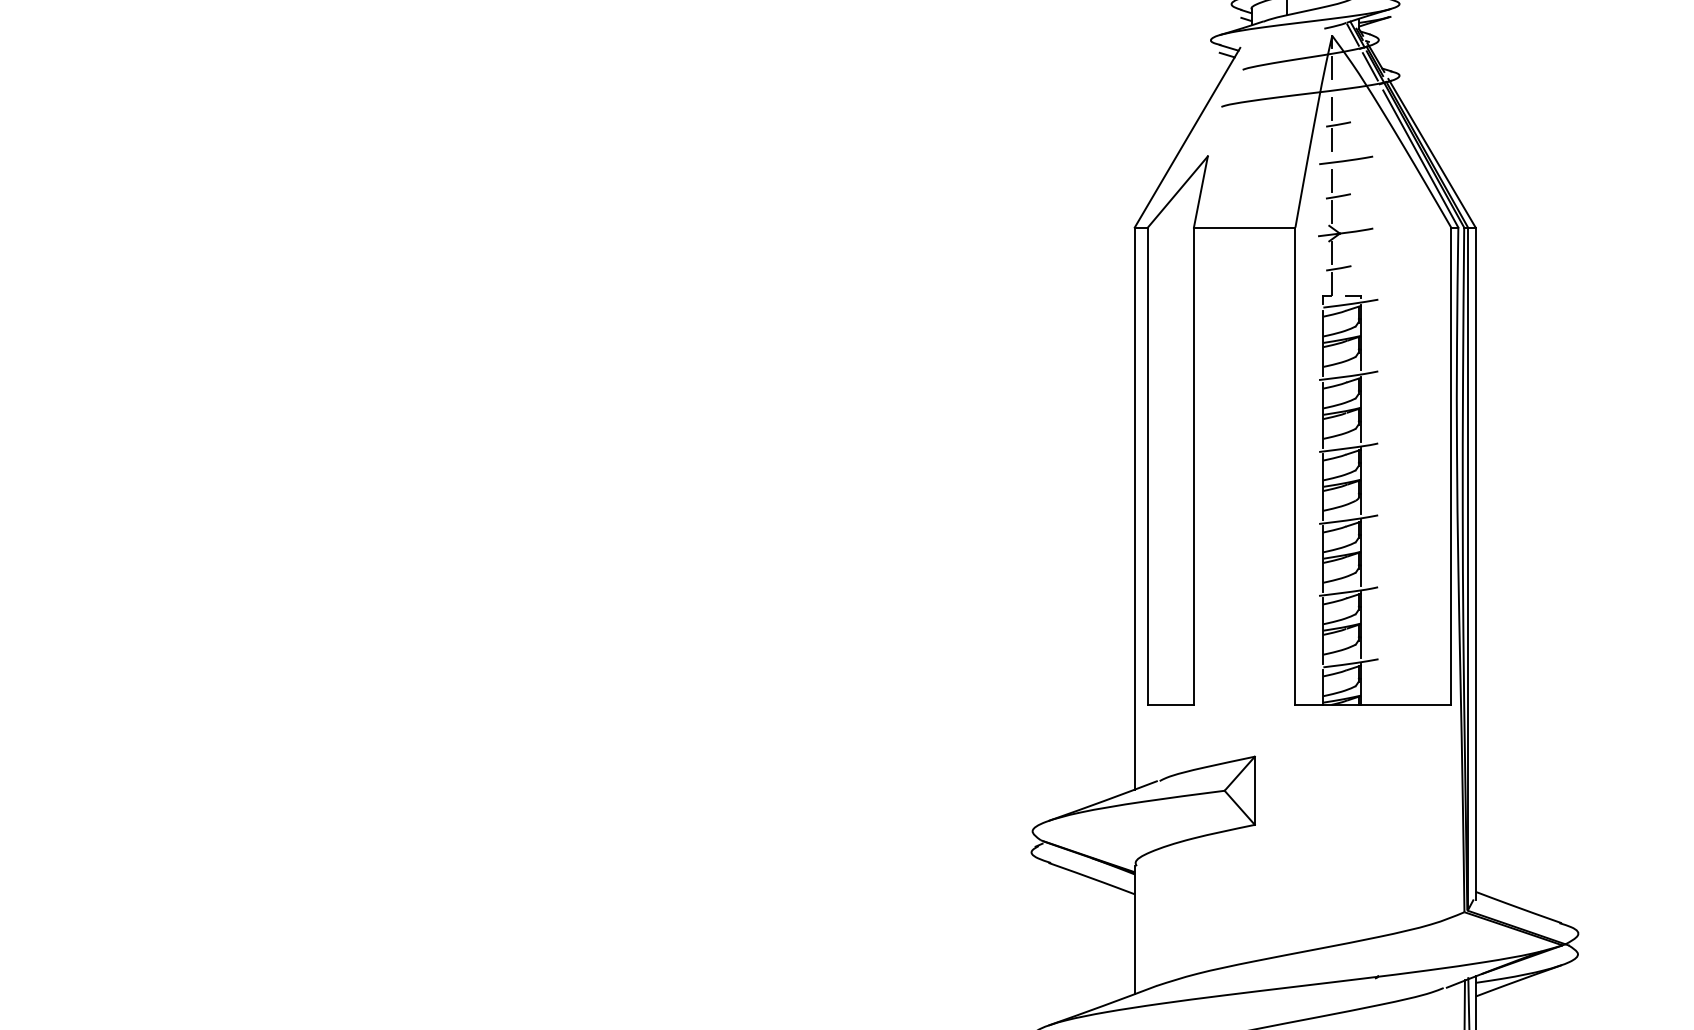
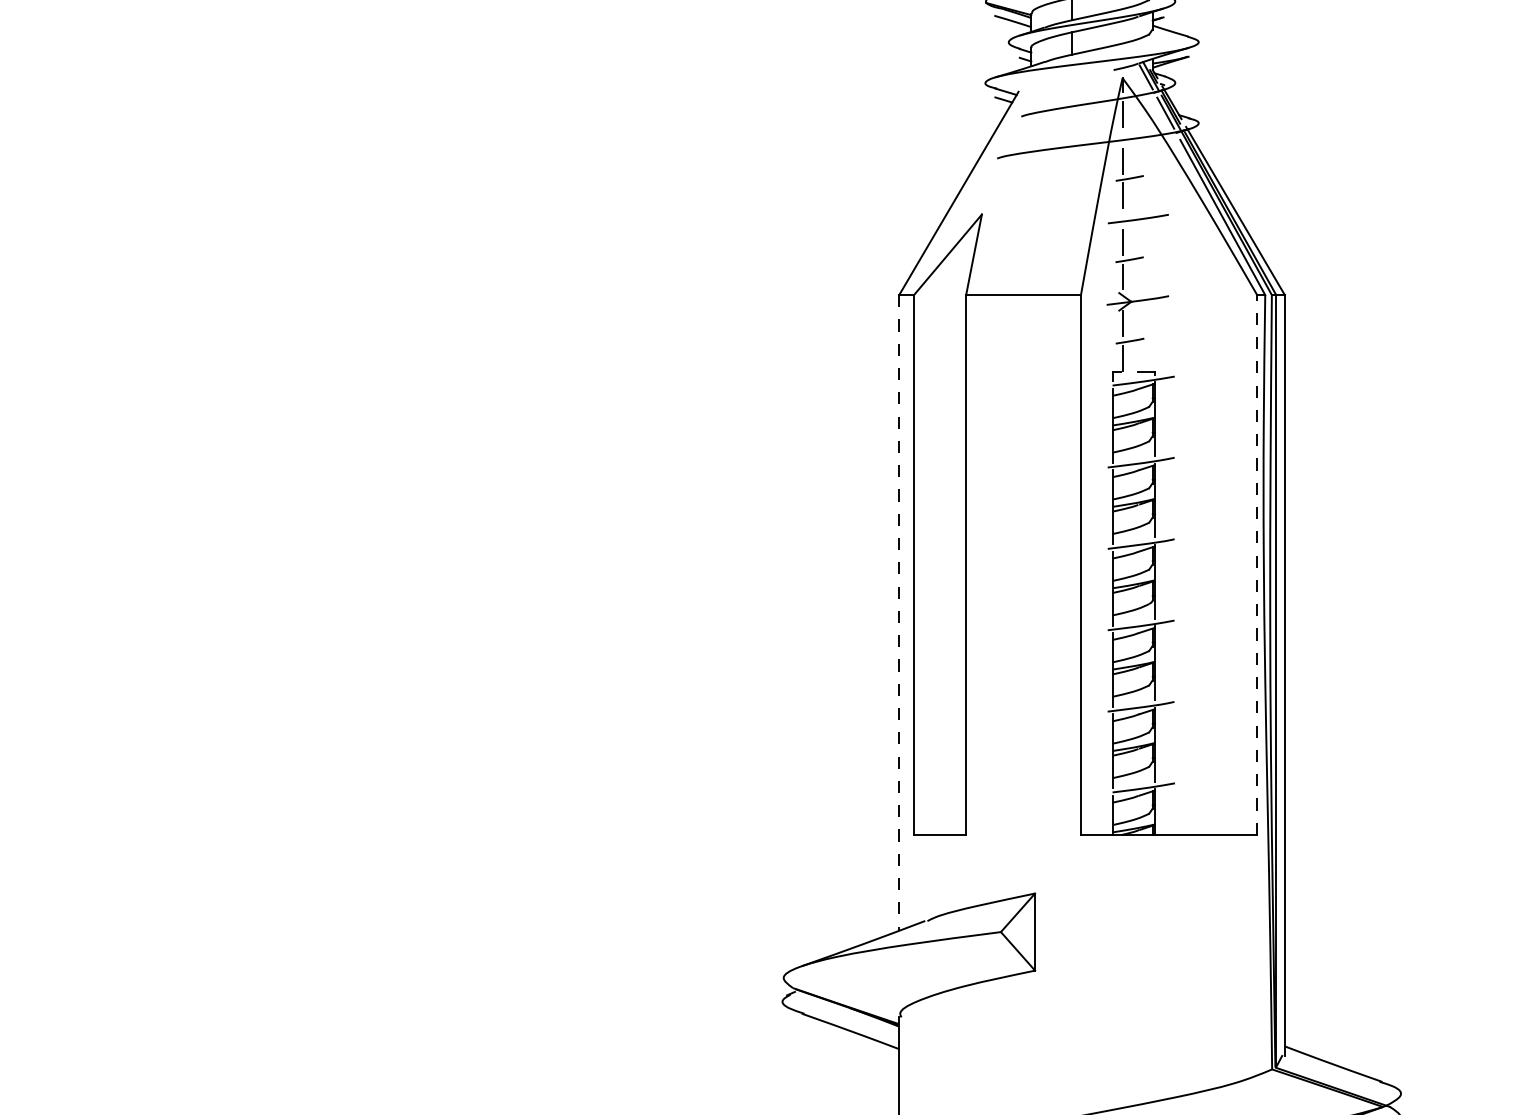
line: (1451, 466) -> (1257, 565), solid -> dashed
line: (1134, 508) -> (898, 612), solid -> dashed

